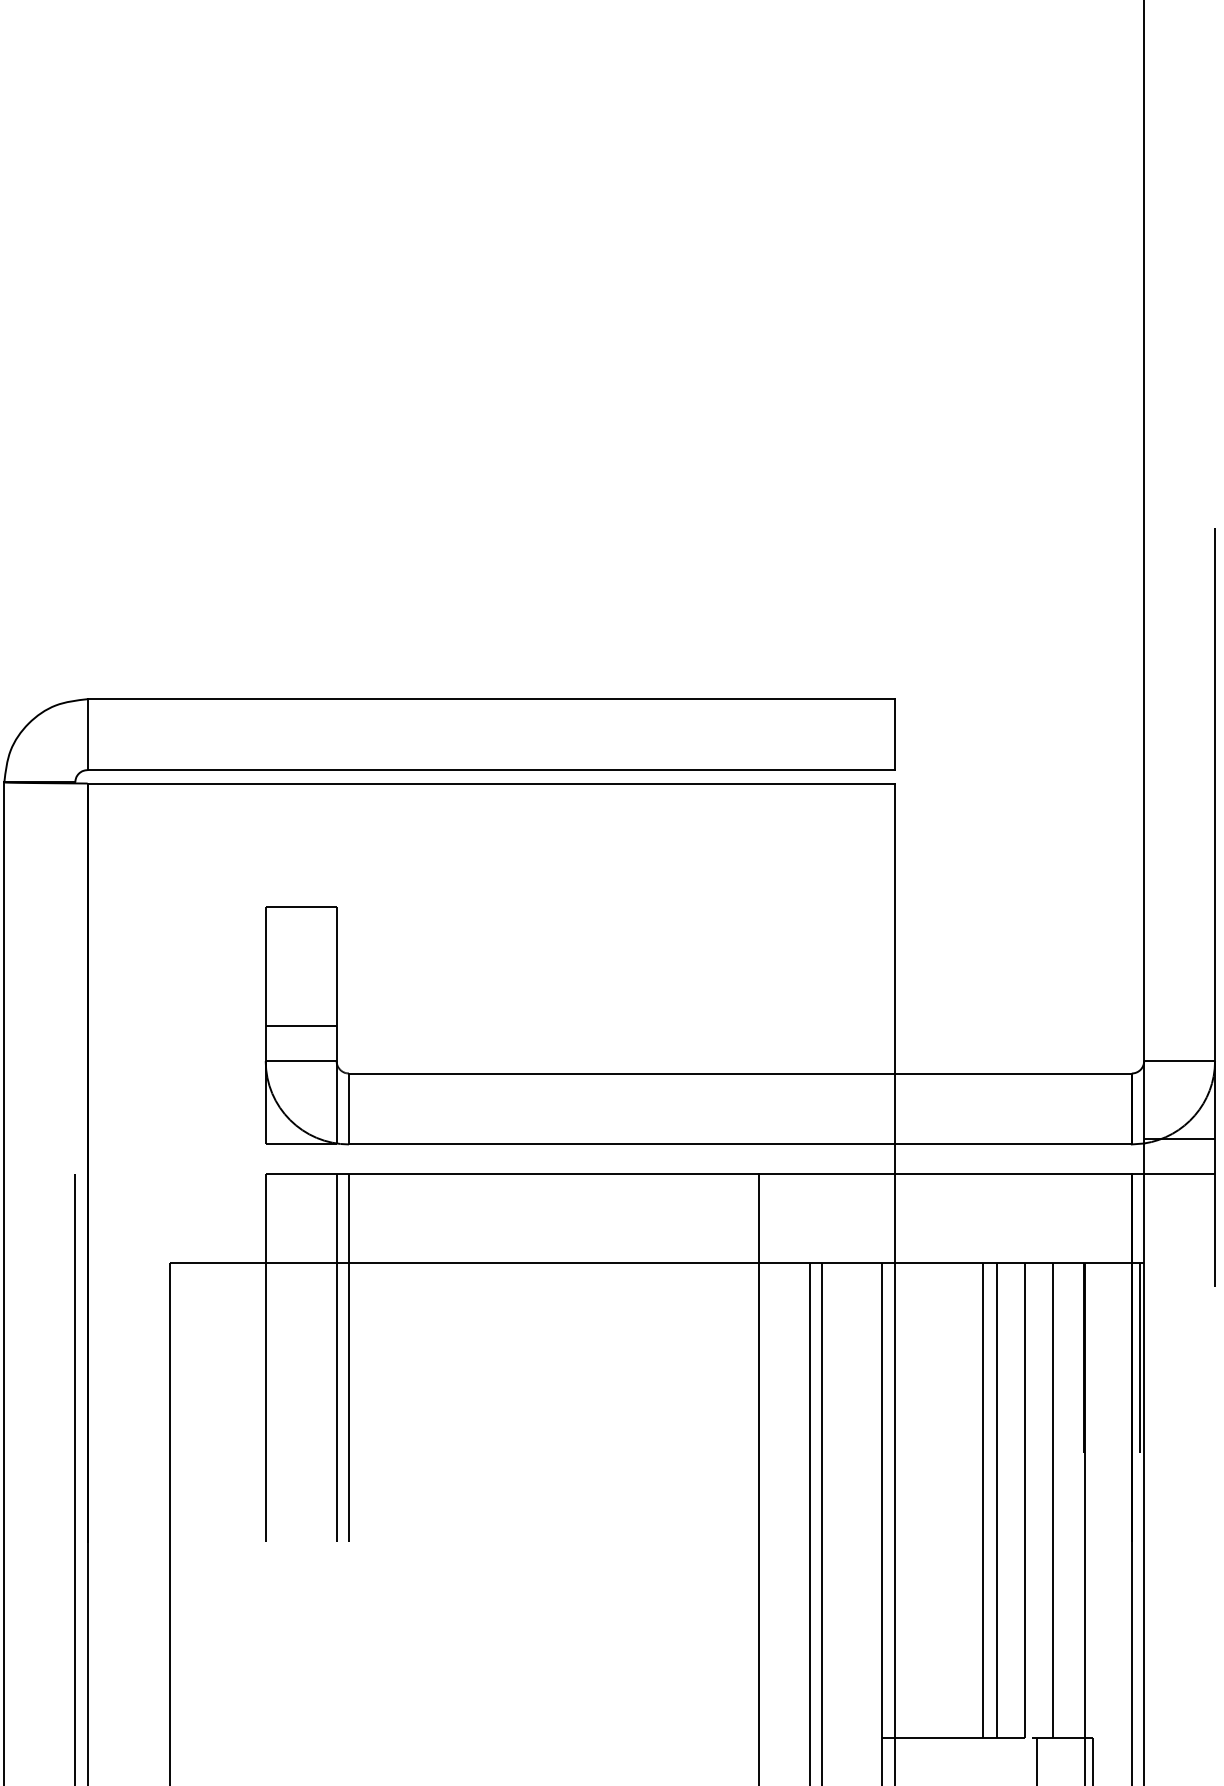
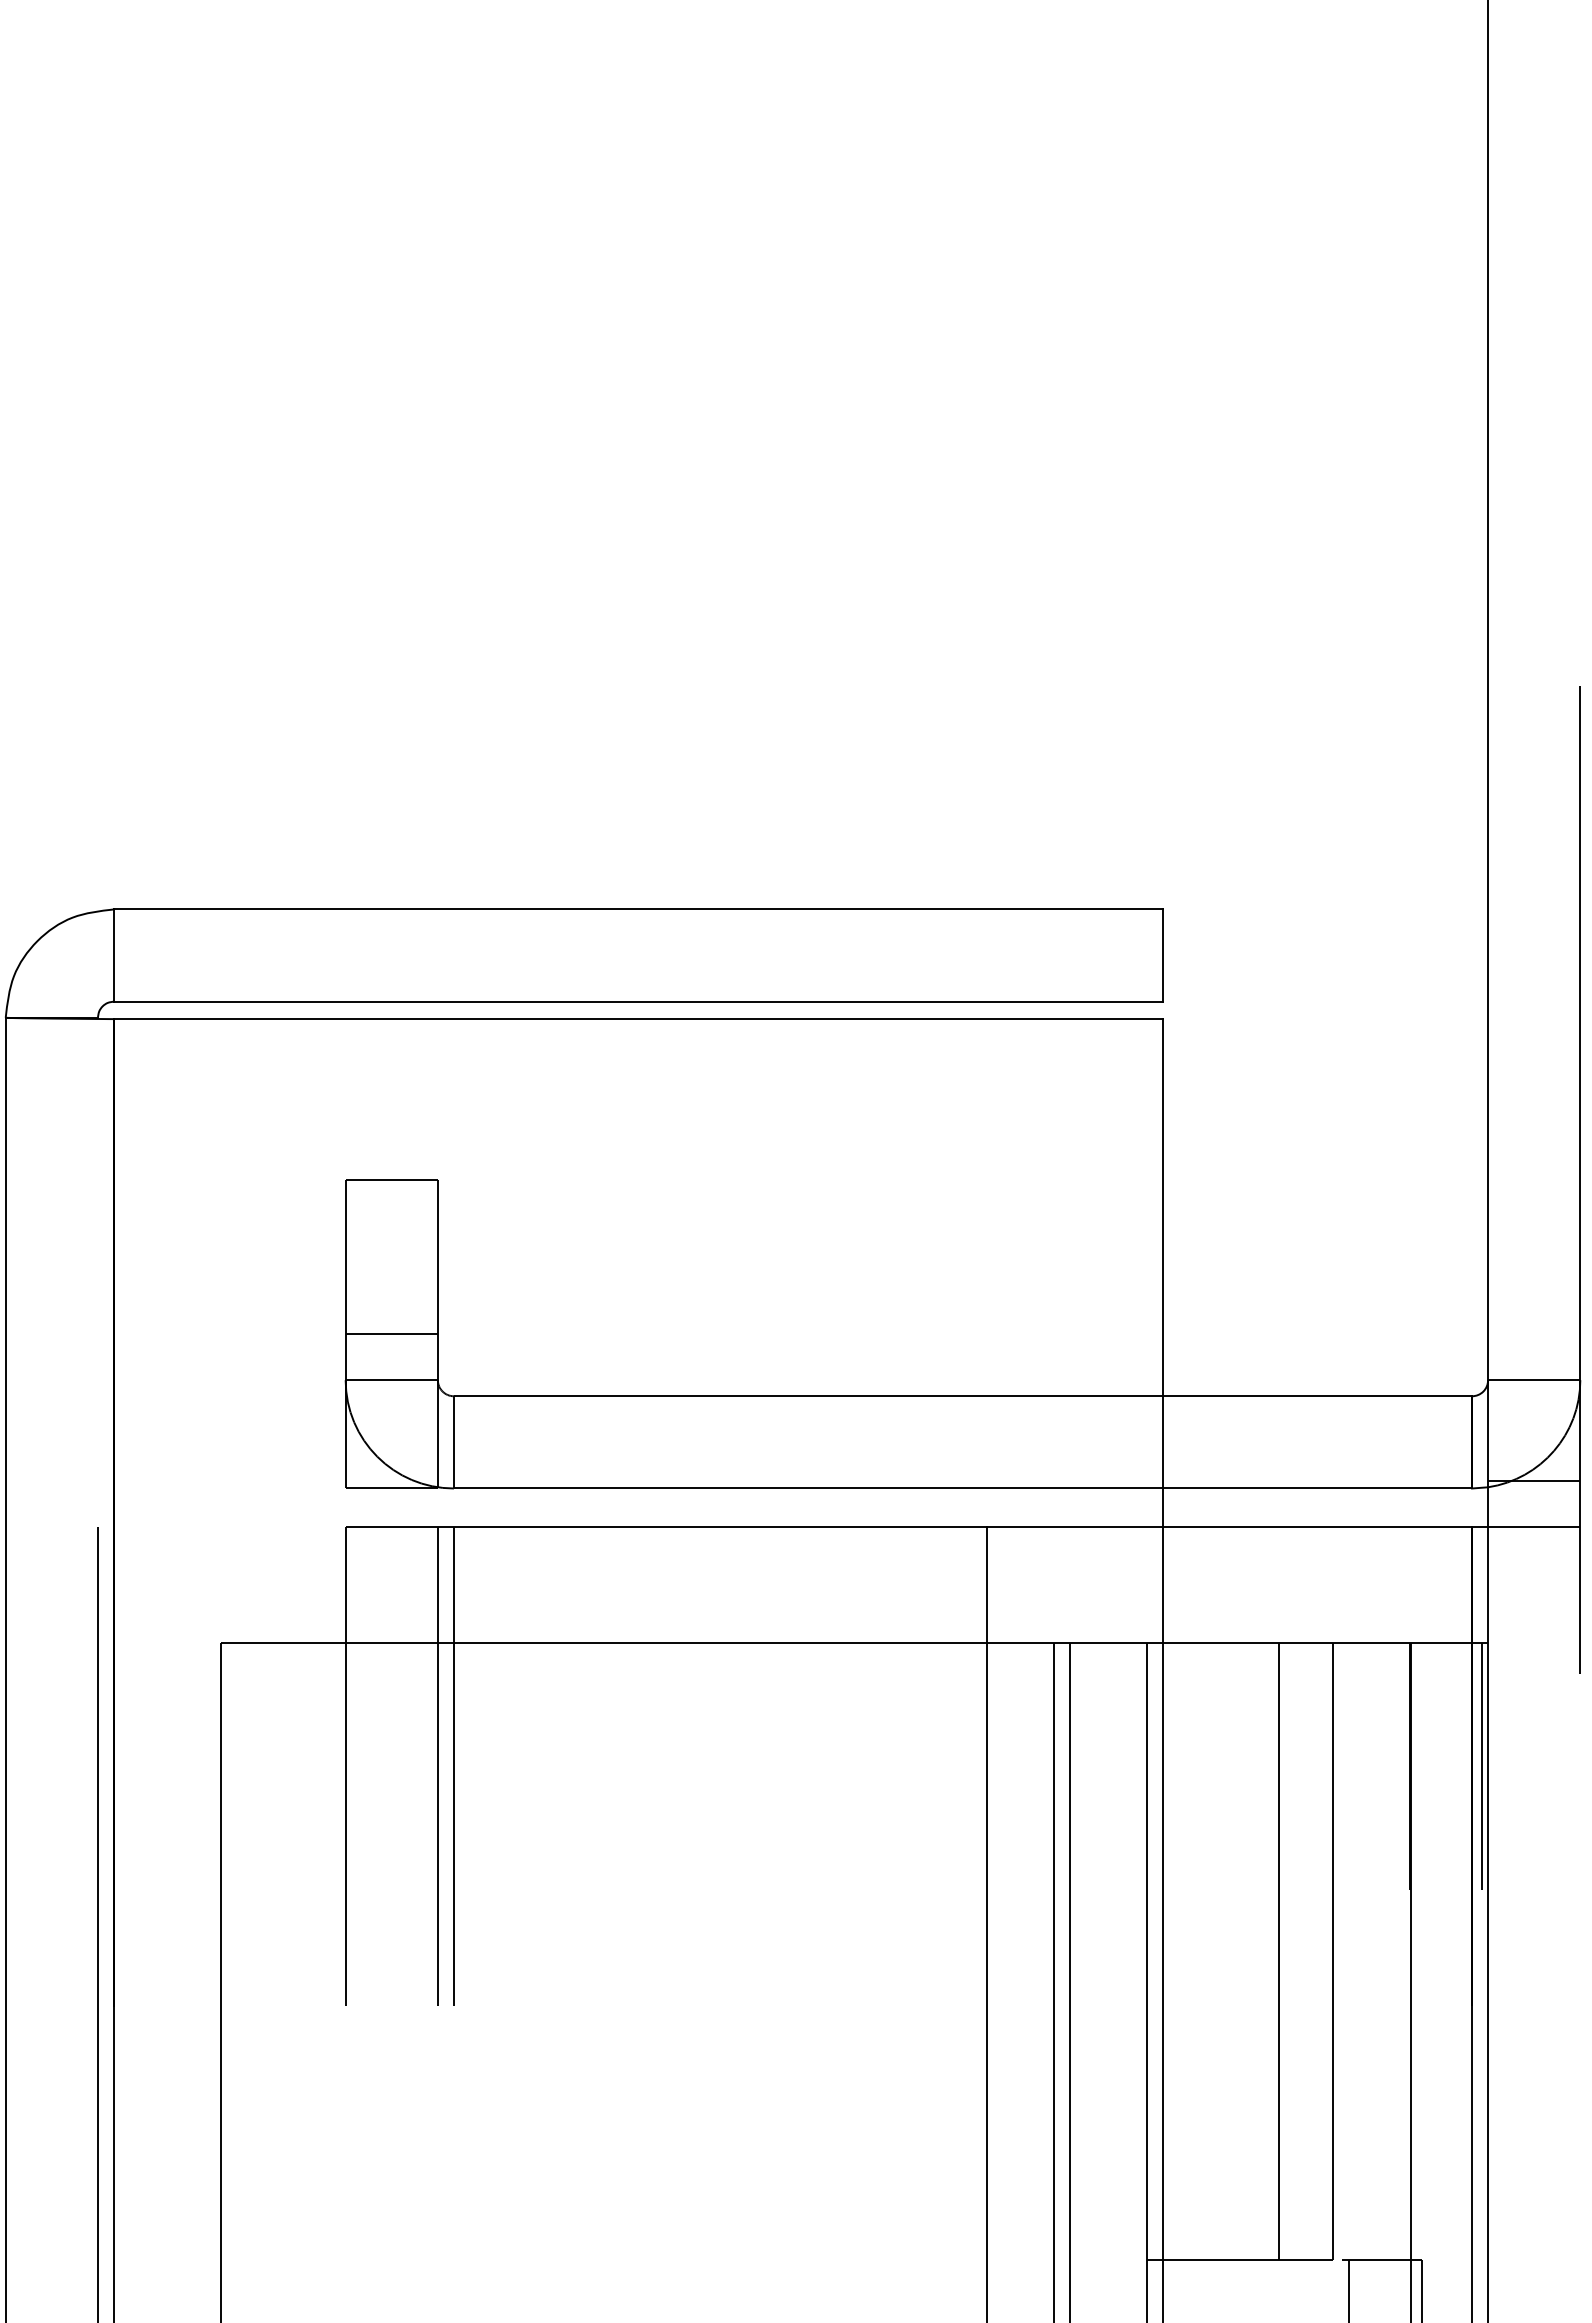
line: (996, 1500) -> (1296, 1951), removed
line: (1052, 1500) -> (1369, 1951), removed

